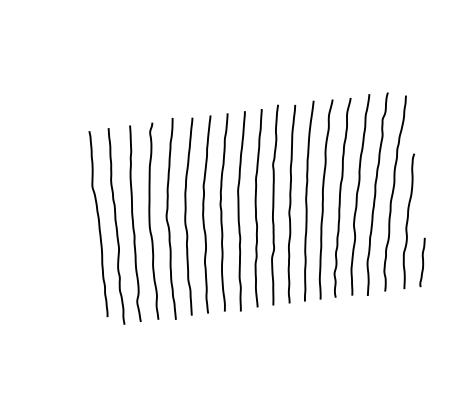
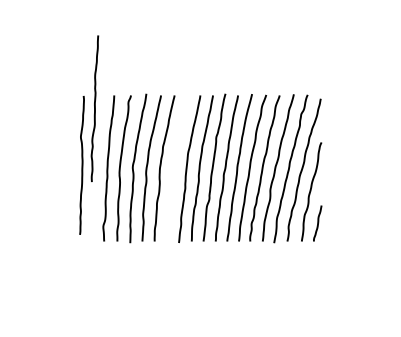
curve: (222, 212) -> (174, 168), removed
curve: (115, 226) -> (94, 108), moved

